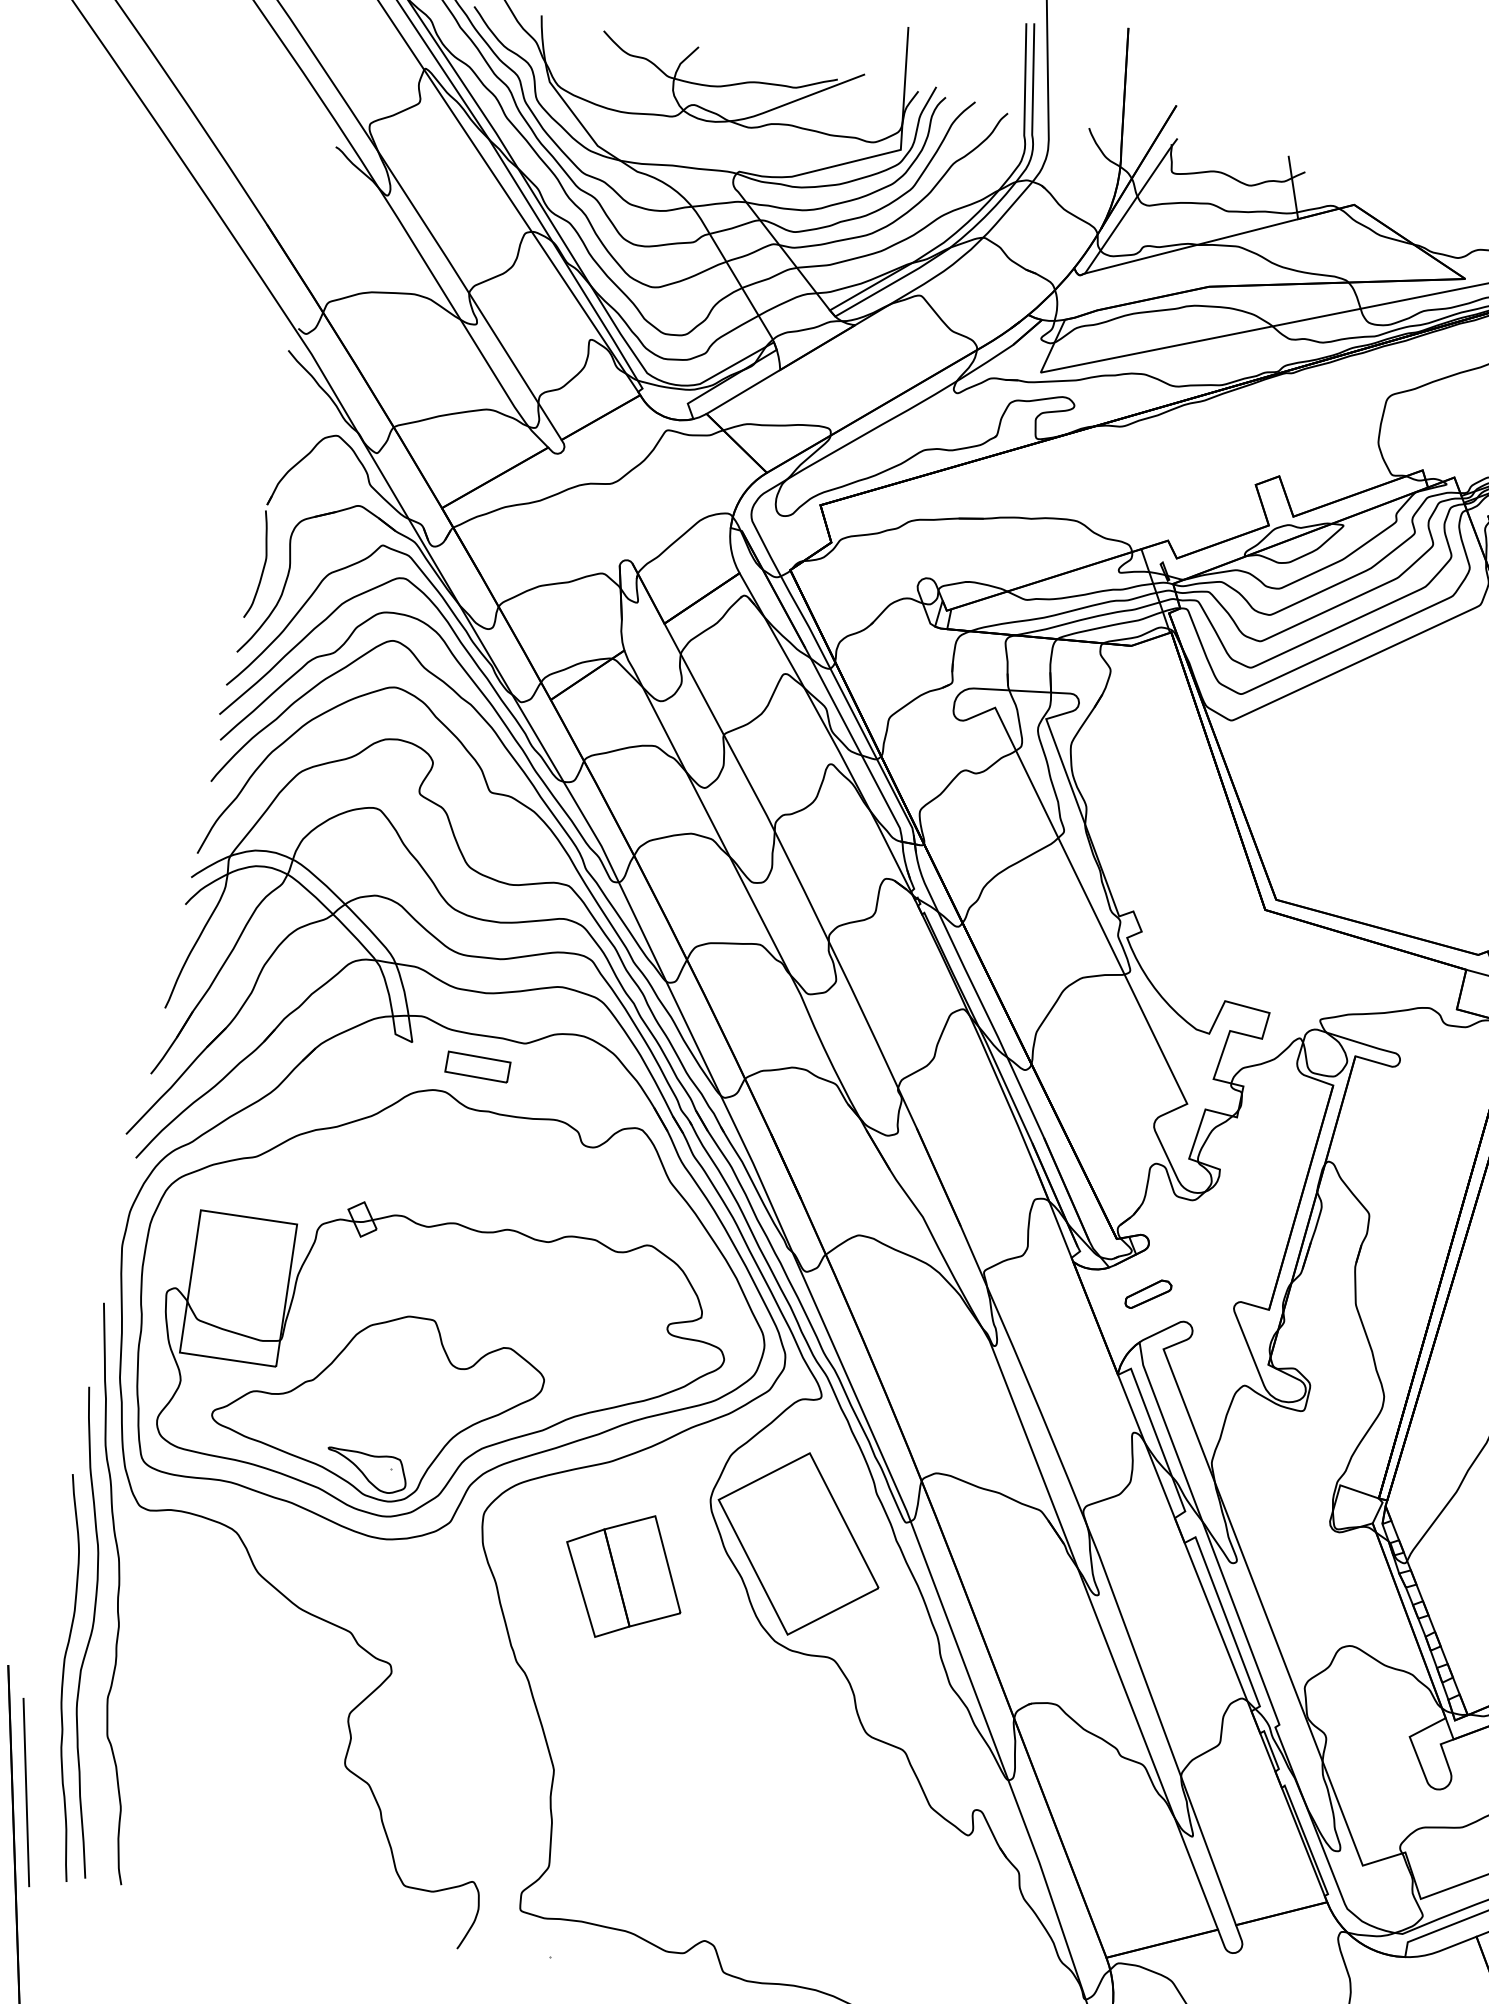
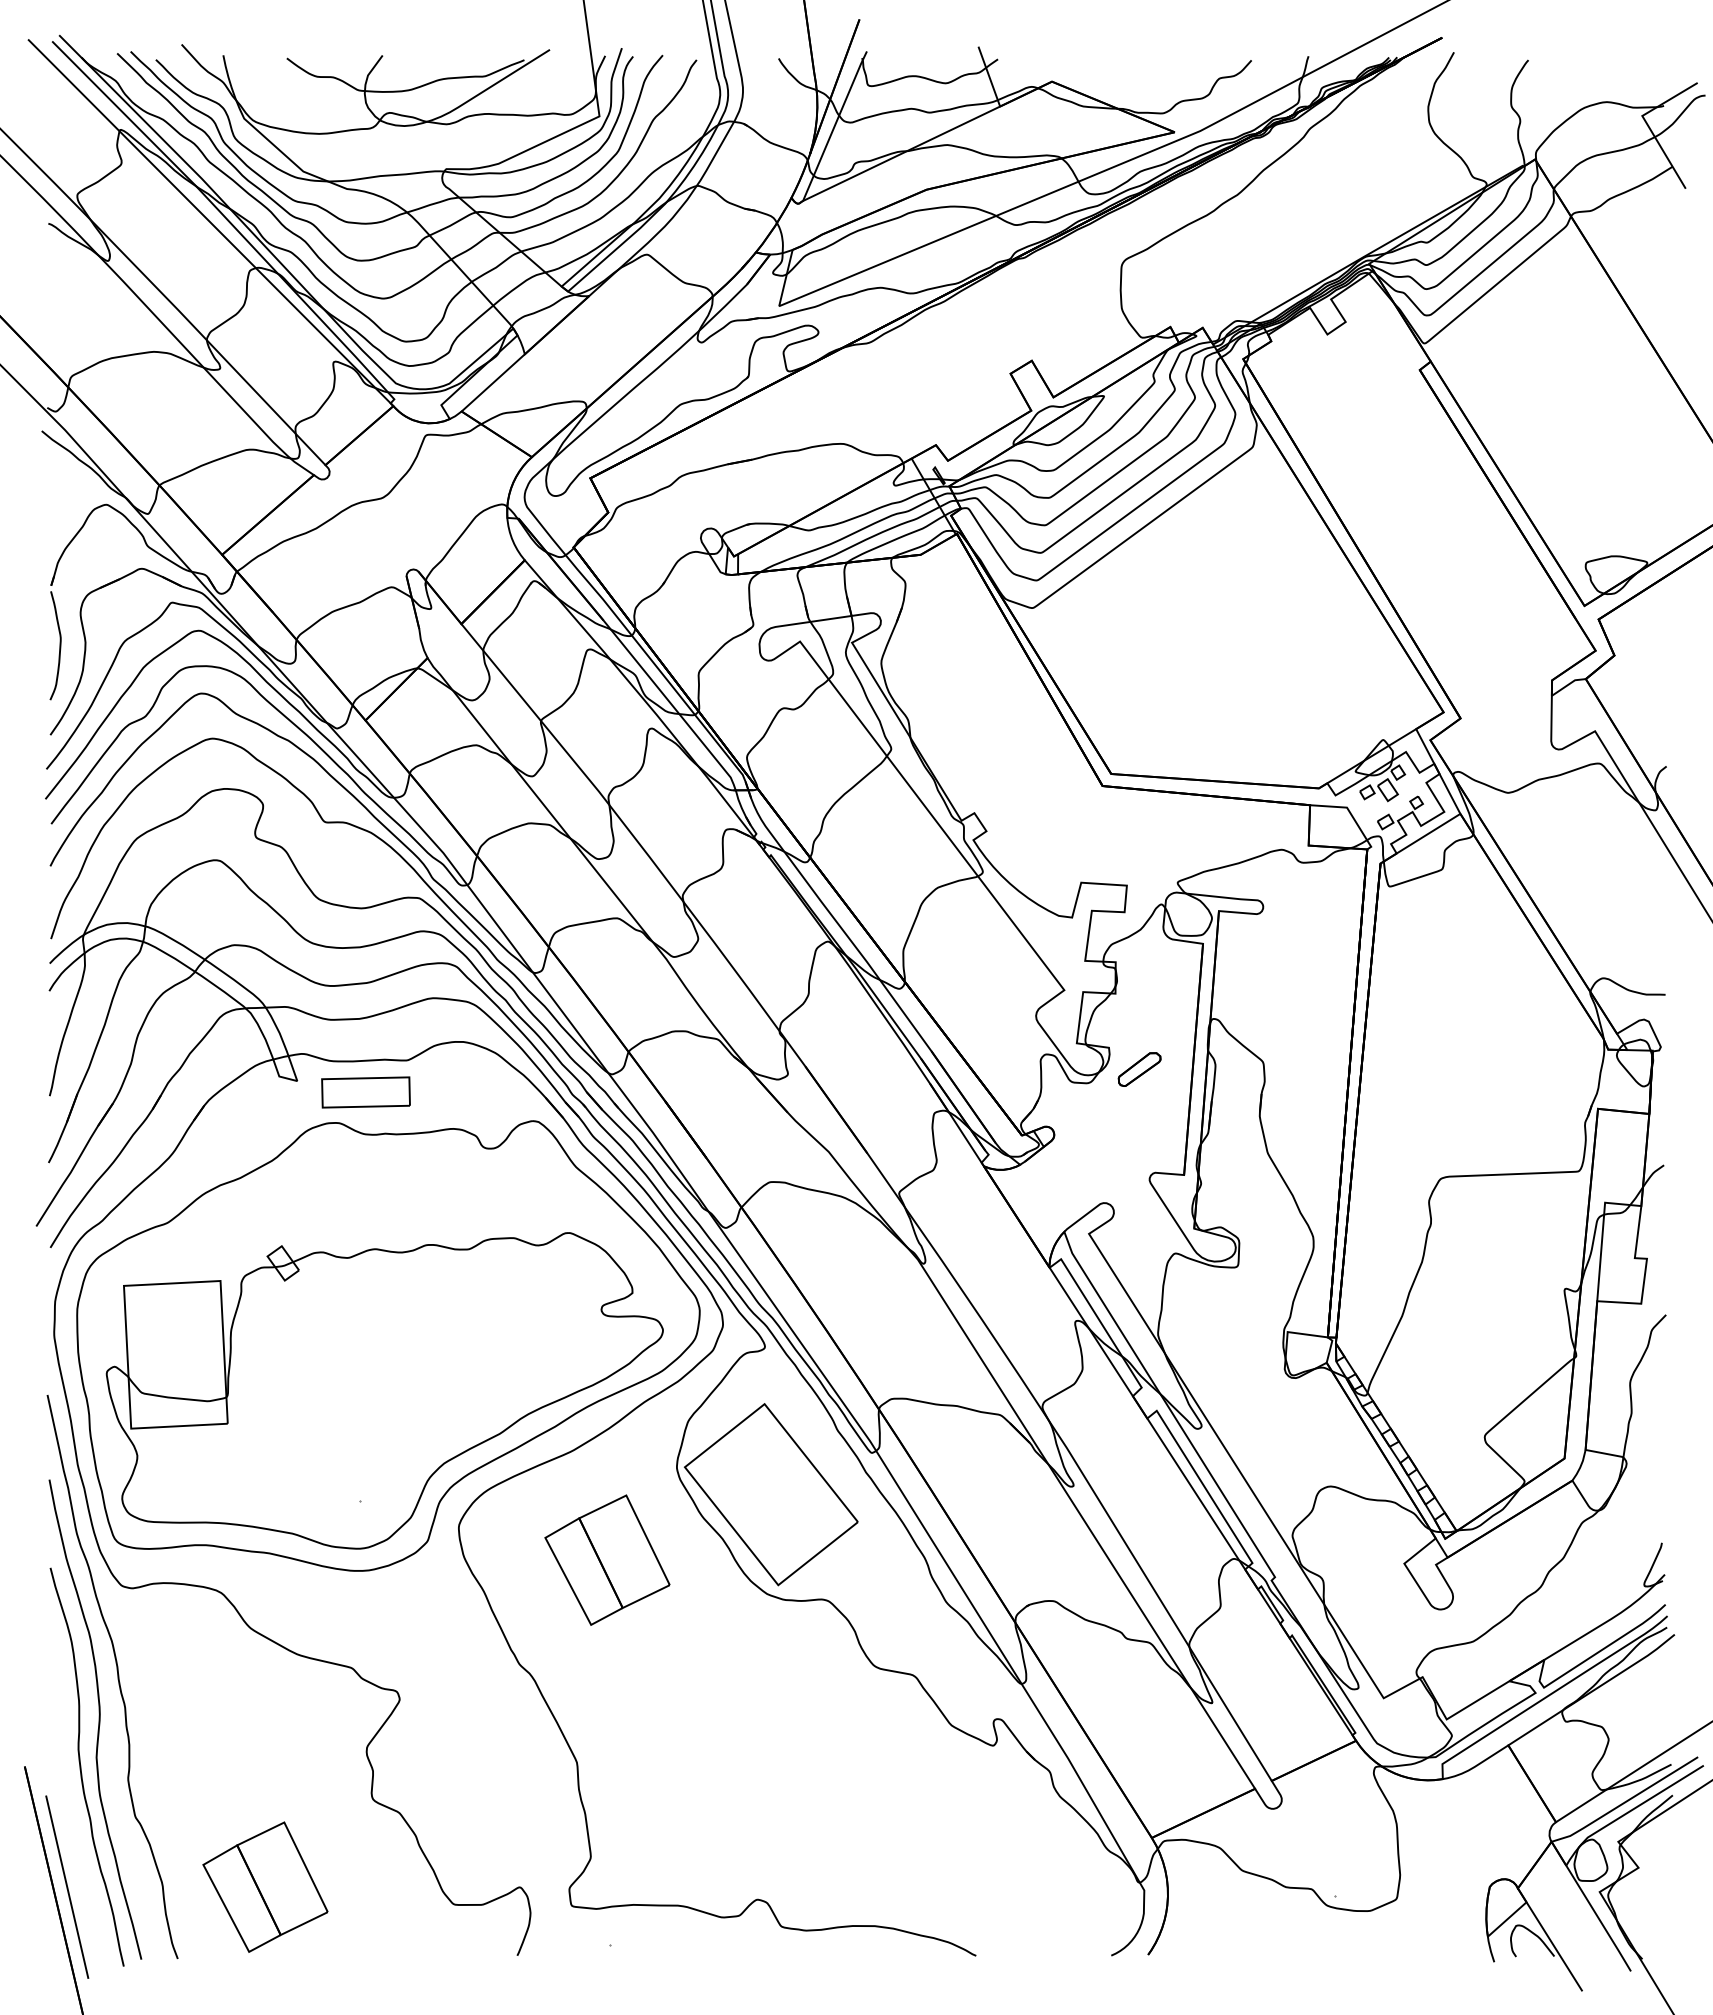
part: (477, 1067) -> (365, 1092), size x1.4
part: (1148, 1294) -> (1139, 1069), moved
part: (376, 1403) -> (332, 1440), removed
part: (222, 1830) -> (265, 1886), added

